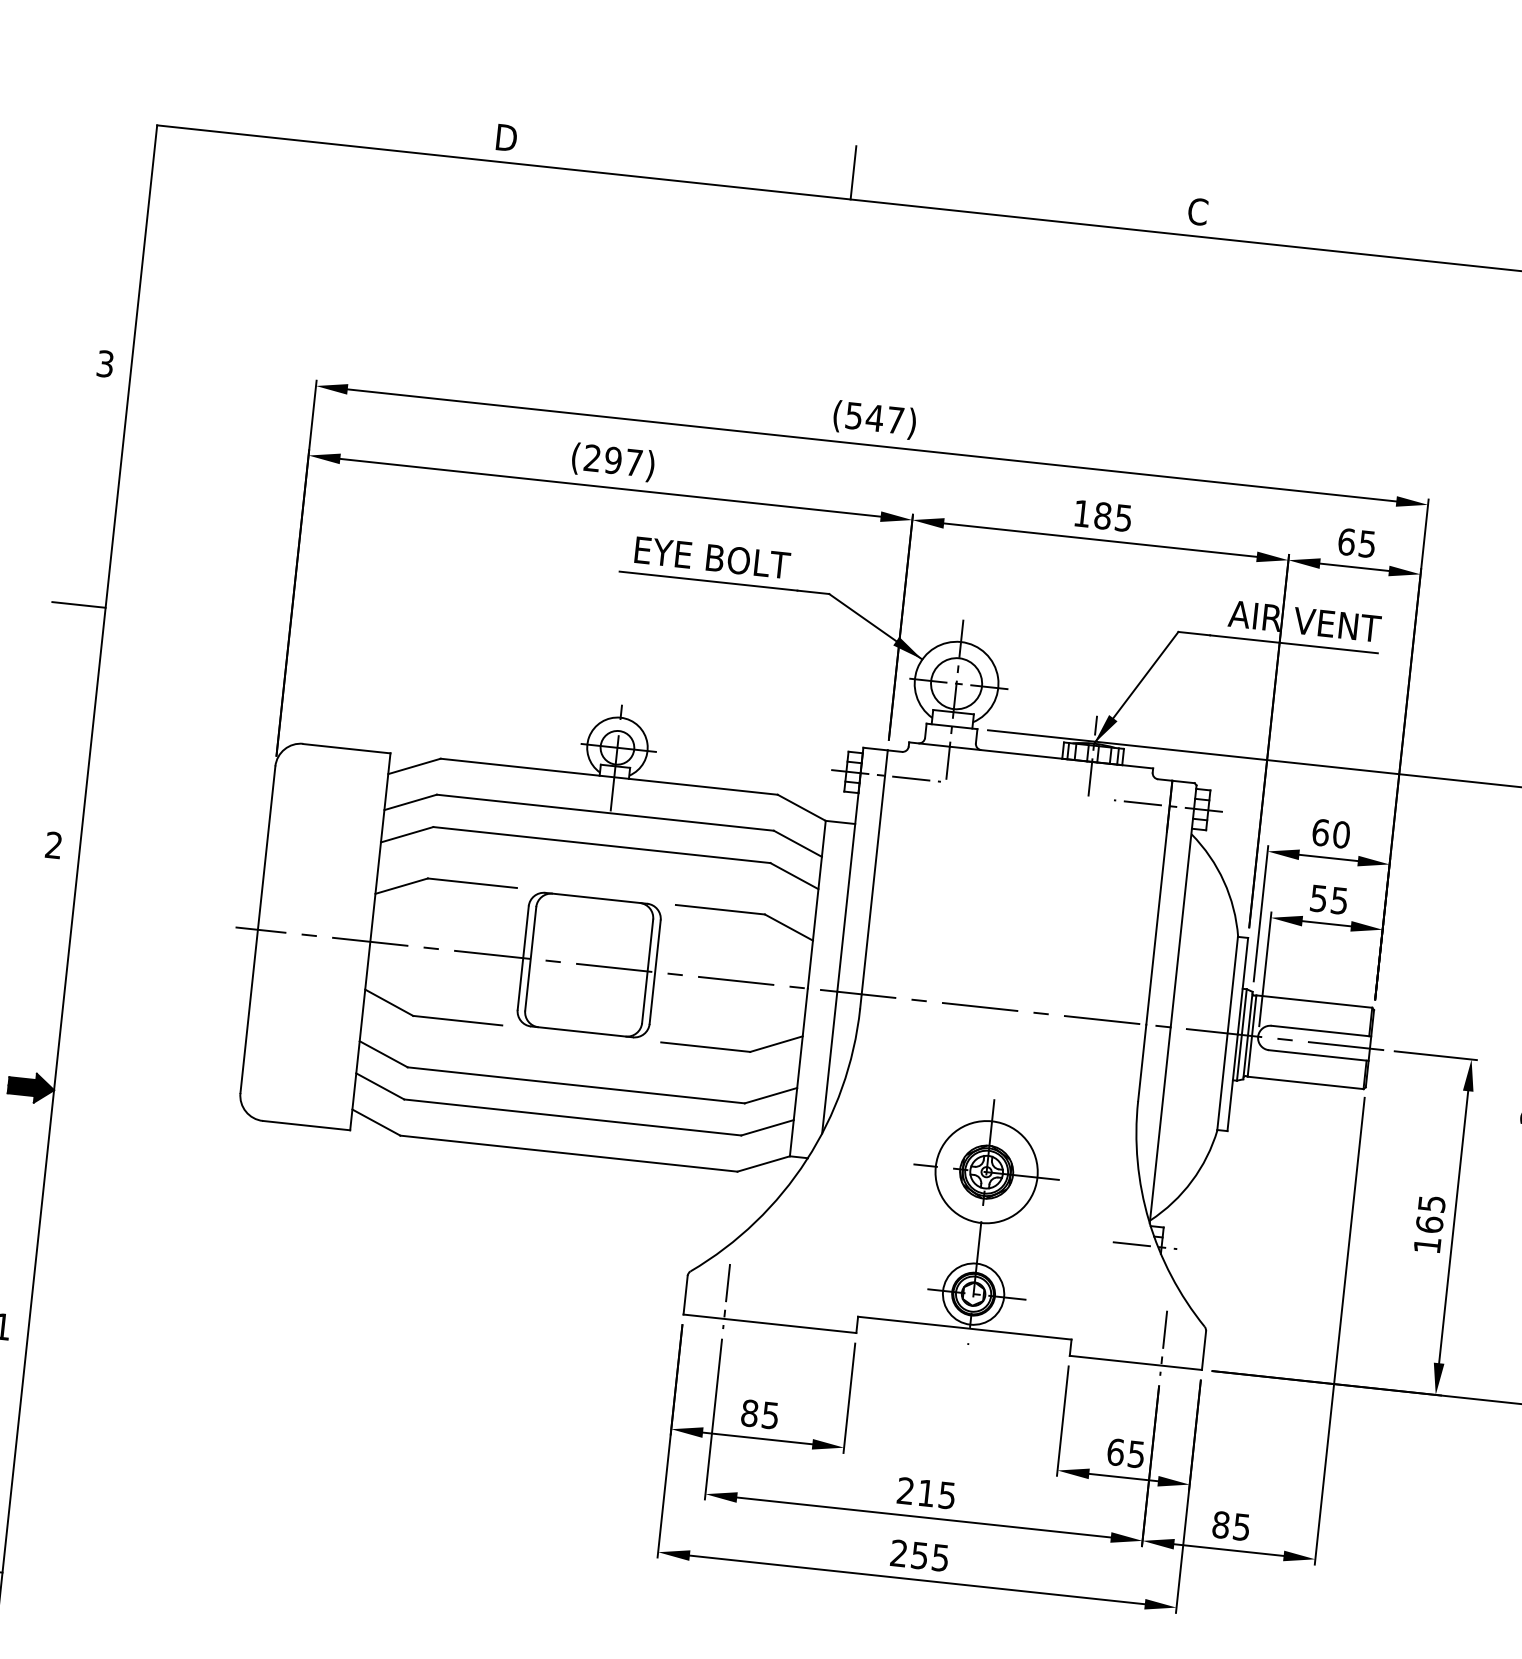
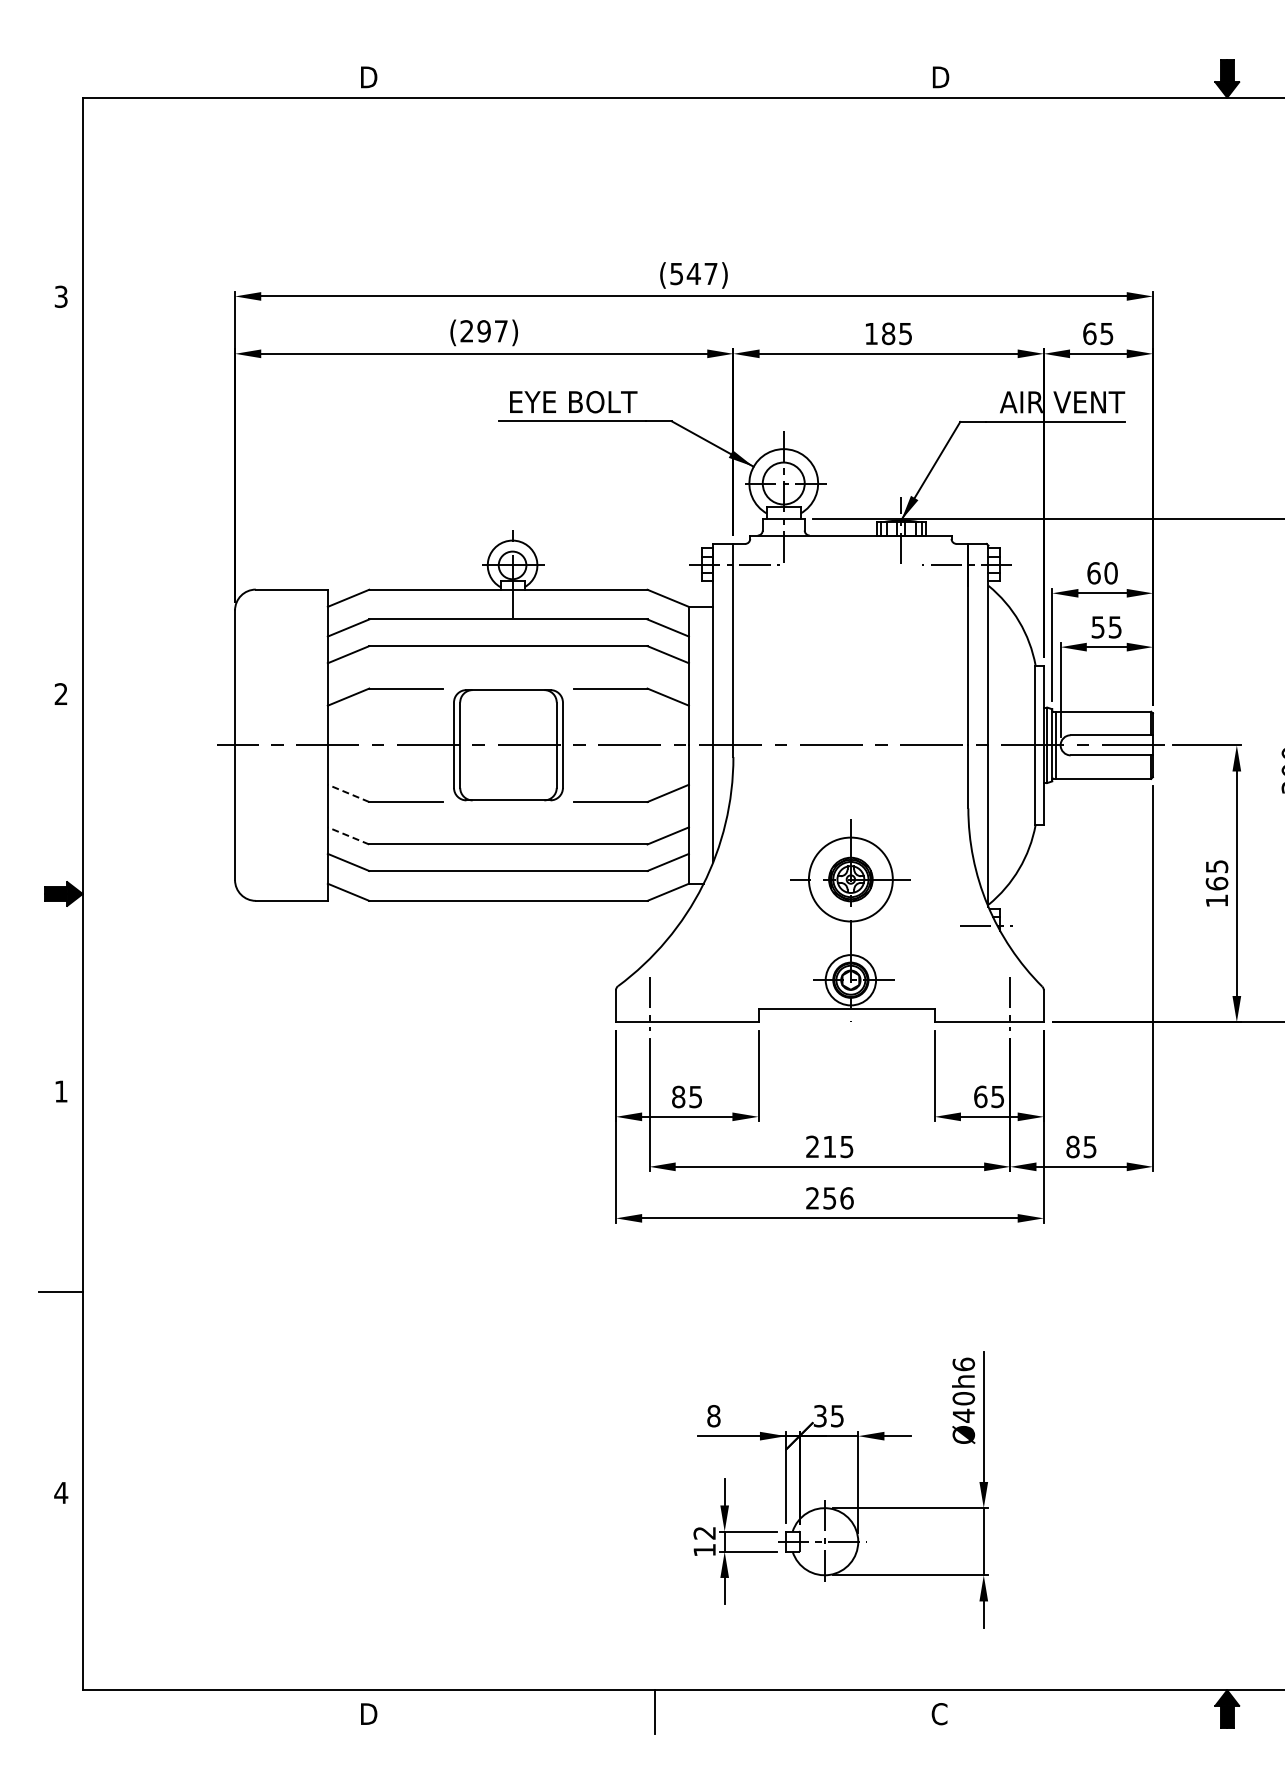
line: (854, 172) -> (655, 75), removed
text: (1199, 212) -> (940, 77), C -> D
line: (78, 604) -> (60, 495), removed
line: (389, 1002) -> (348, 793), solid -> dashed
line: (383, 1053) -> (348, 835), solid -> dashed
text: (940, 1558) -> (846, 1198), 255 -> 256

